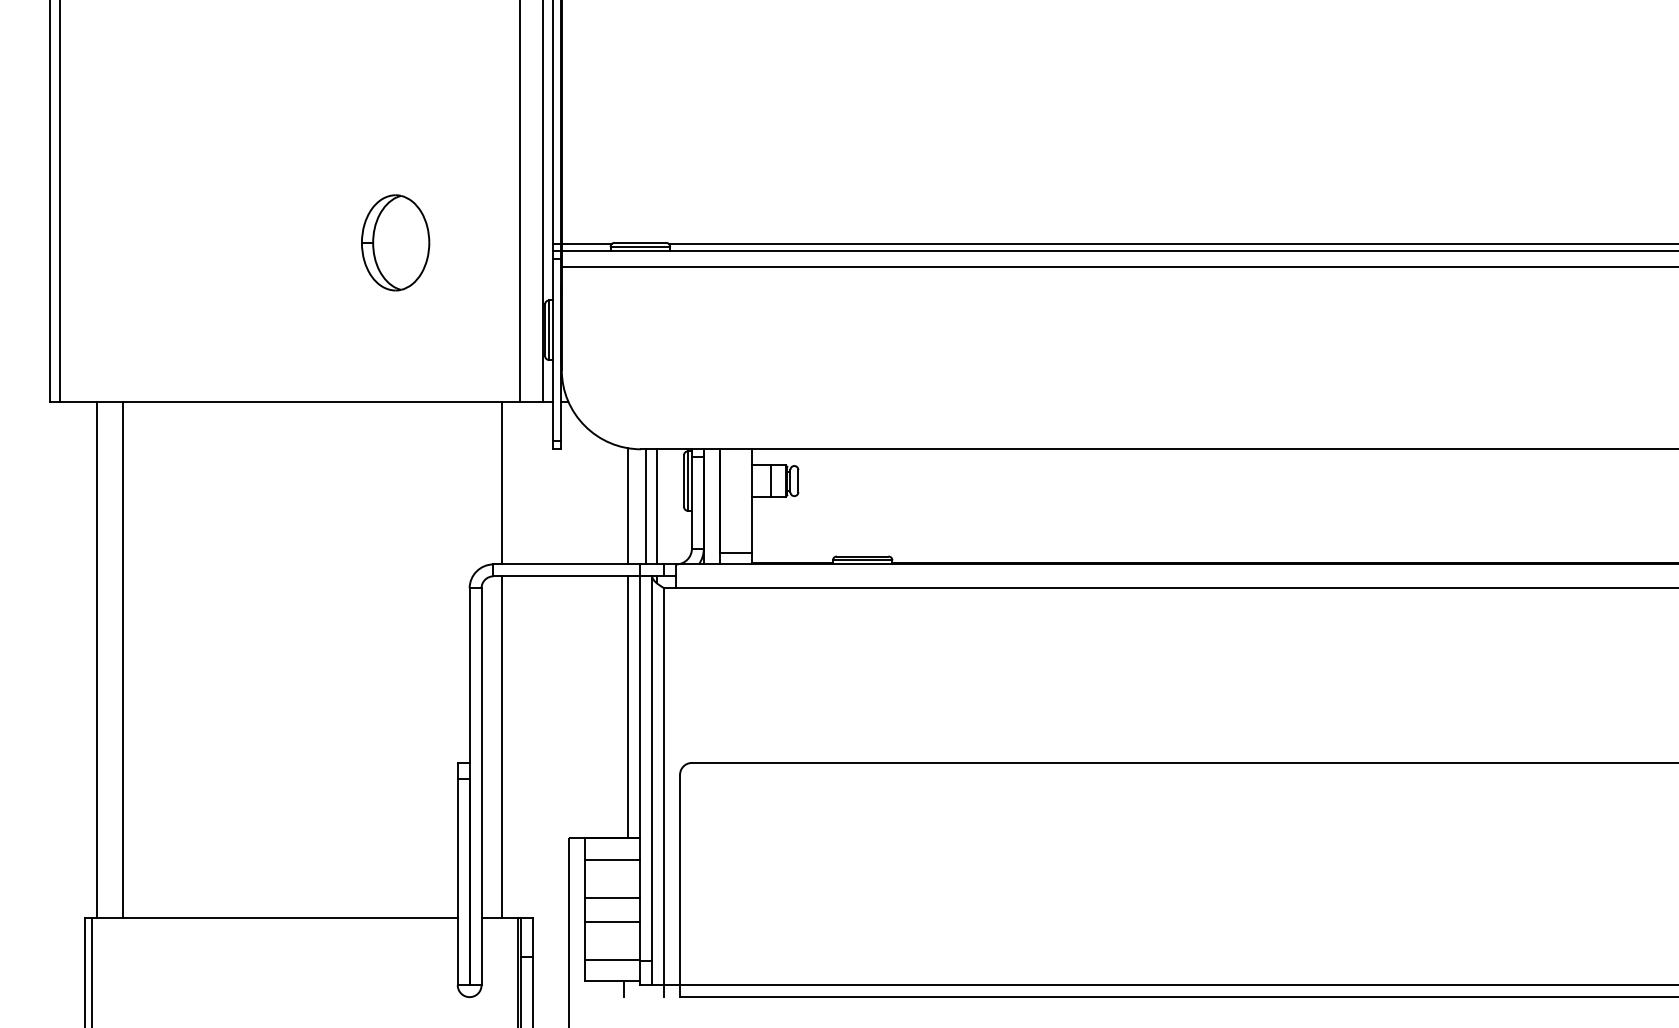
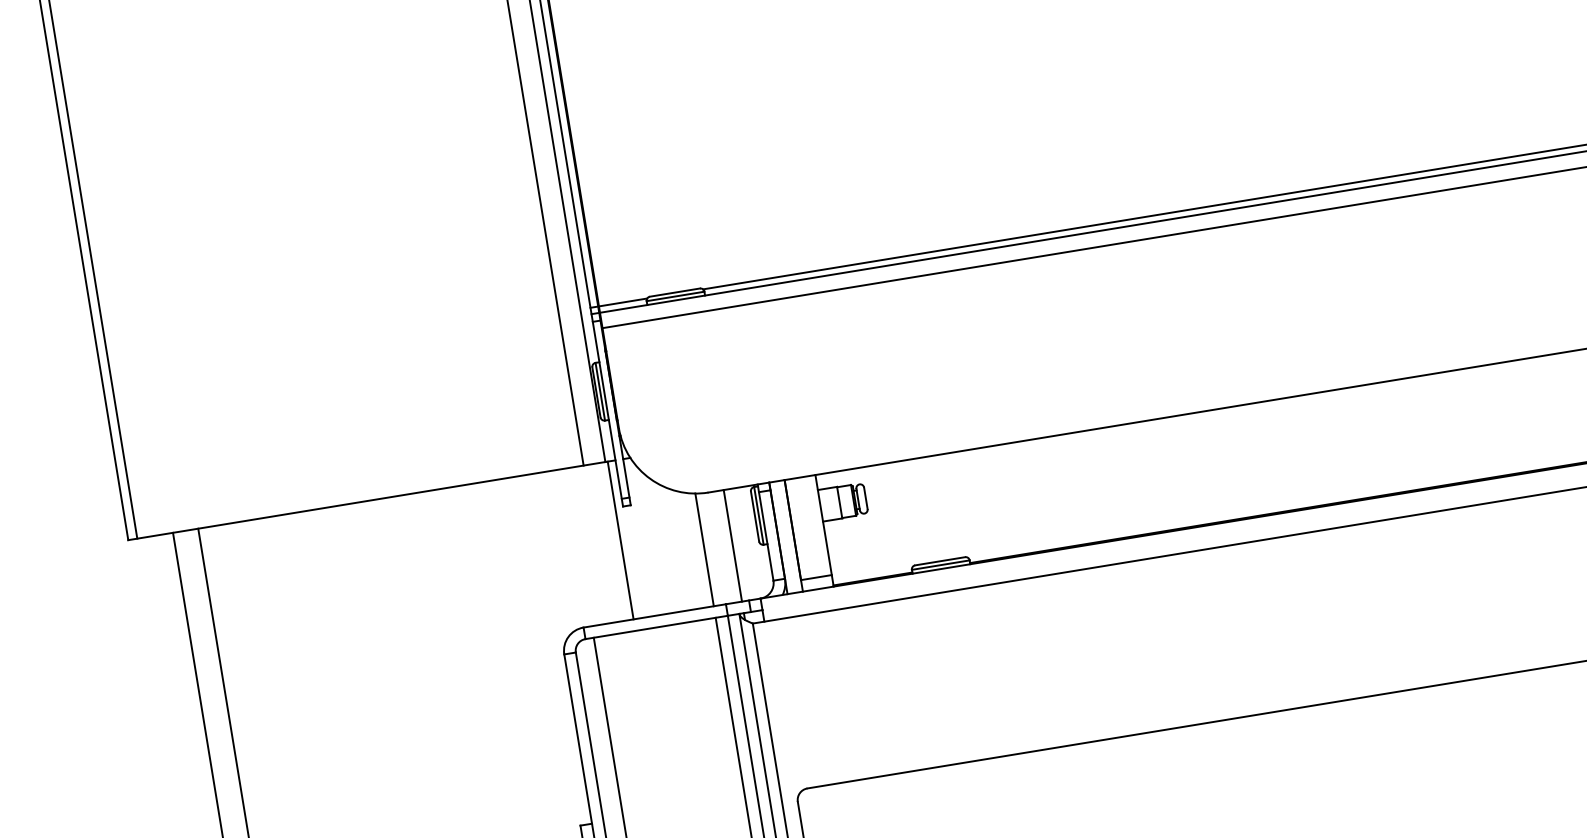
part: (395, 242) -> (437, 331), removed
line: (502, 482) -> (621, 539), moved
line: (645, 506) -> (721, 547), removed

